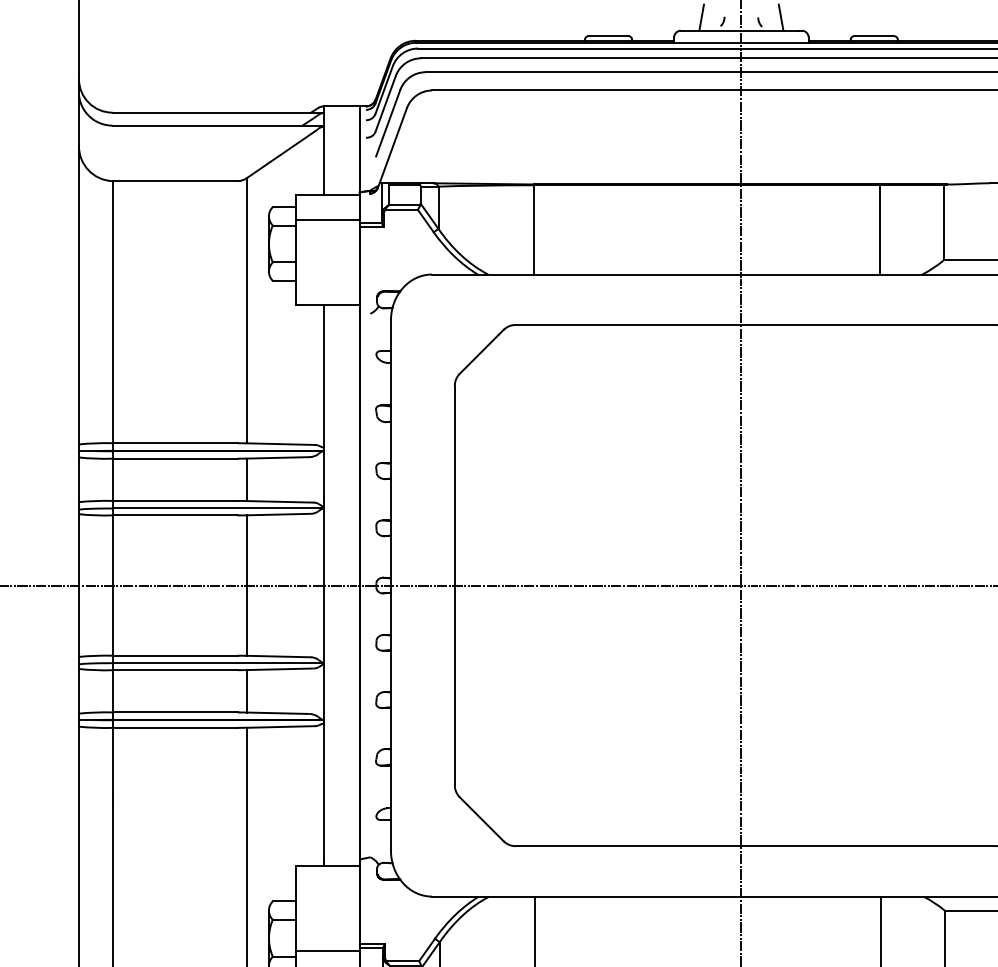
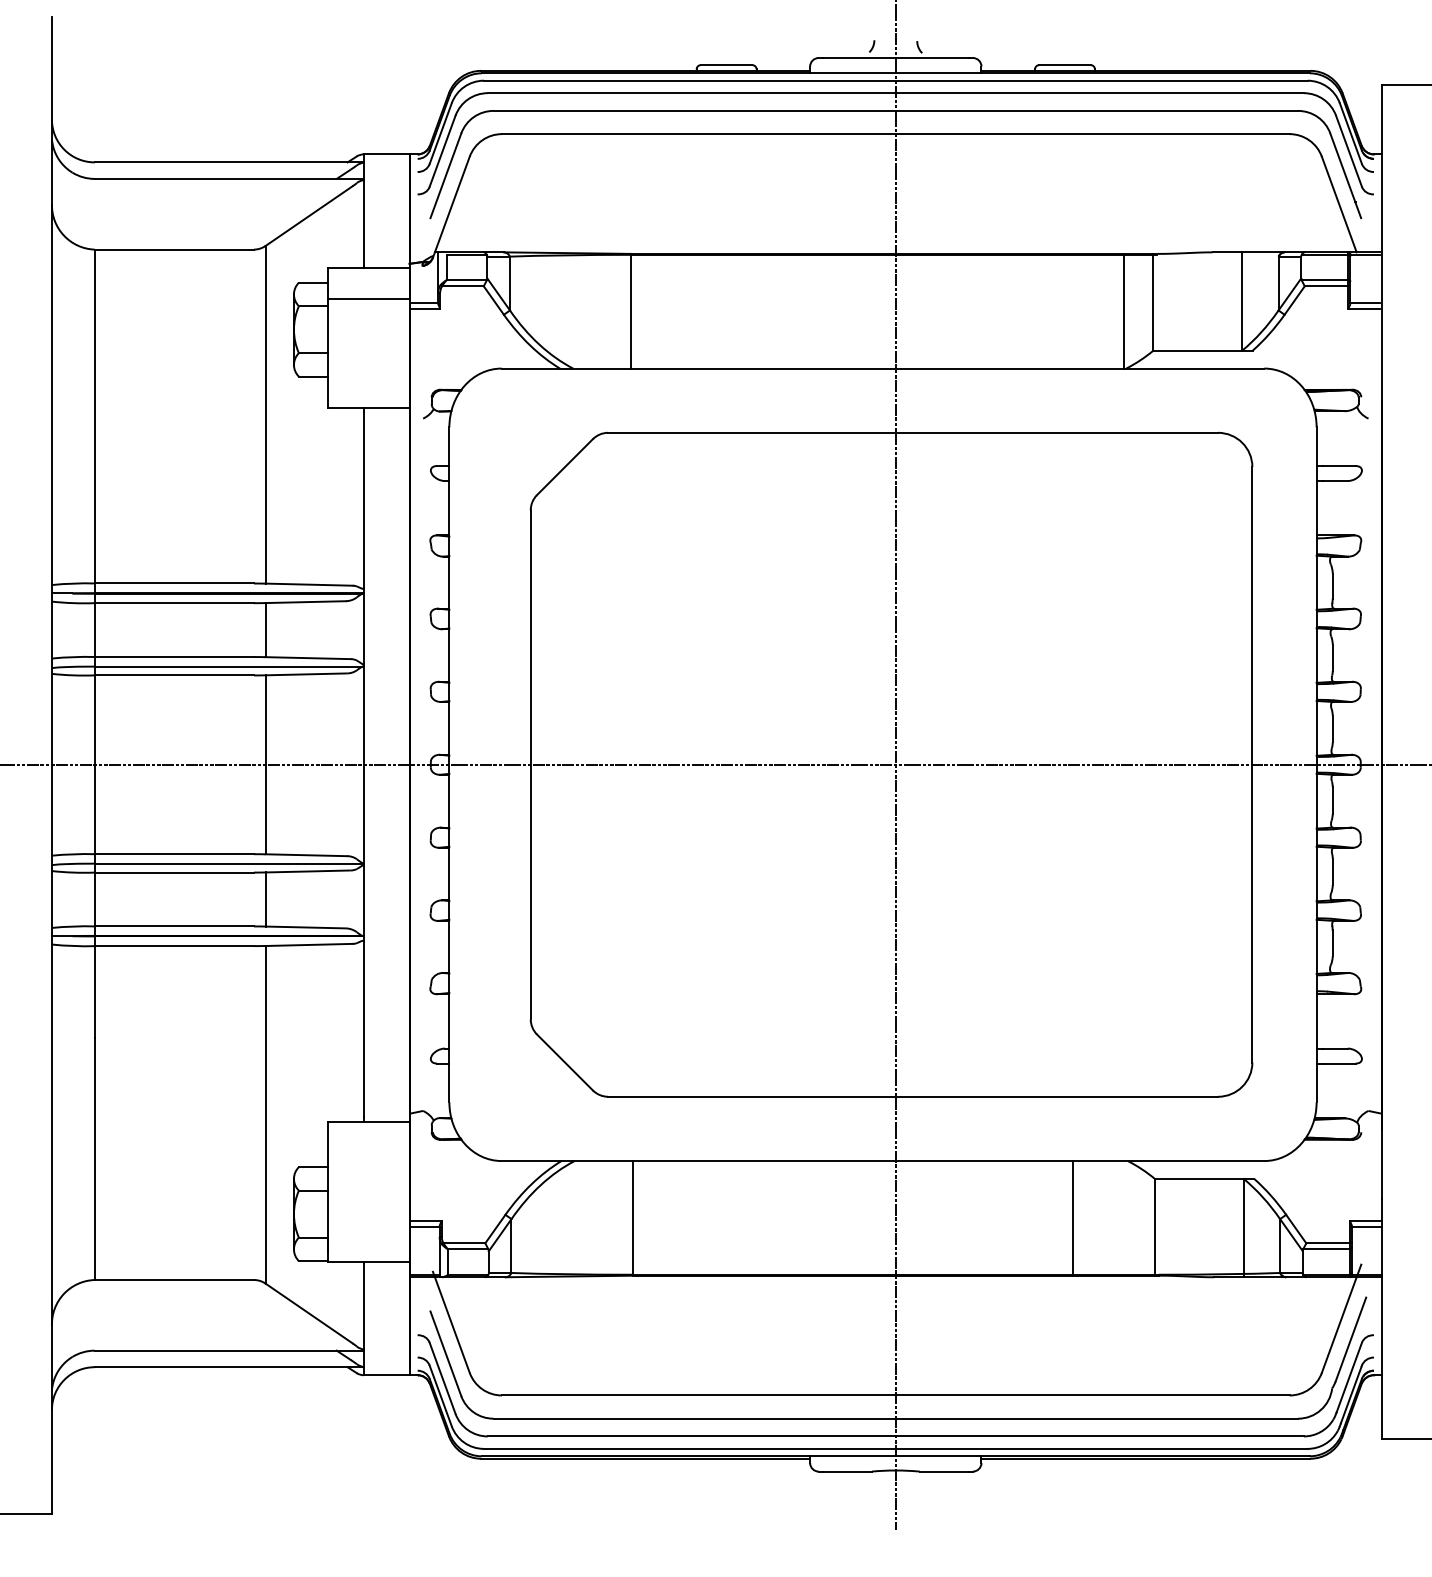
line: (701, 17) -> (845, 41), removed
line: (781, 17) -> (946, 41), removed
line: (879, 228) -> (1123, 310), moved
line: (327, 951) -> (368, 1230), removed

